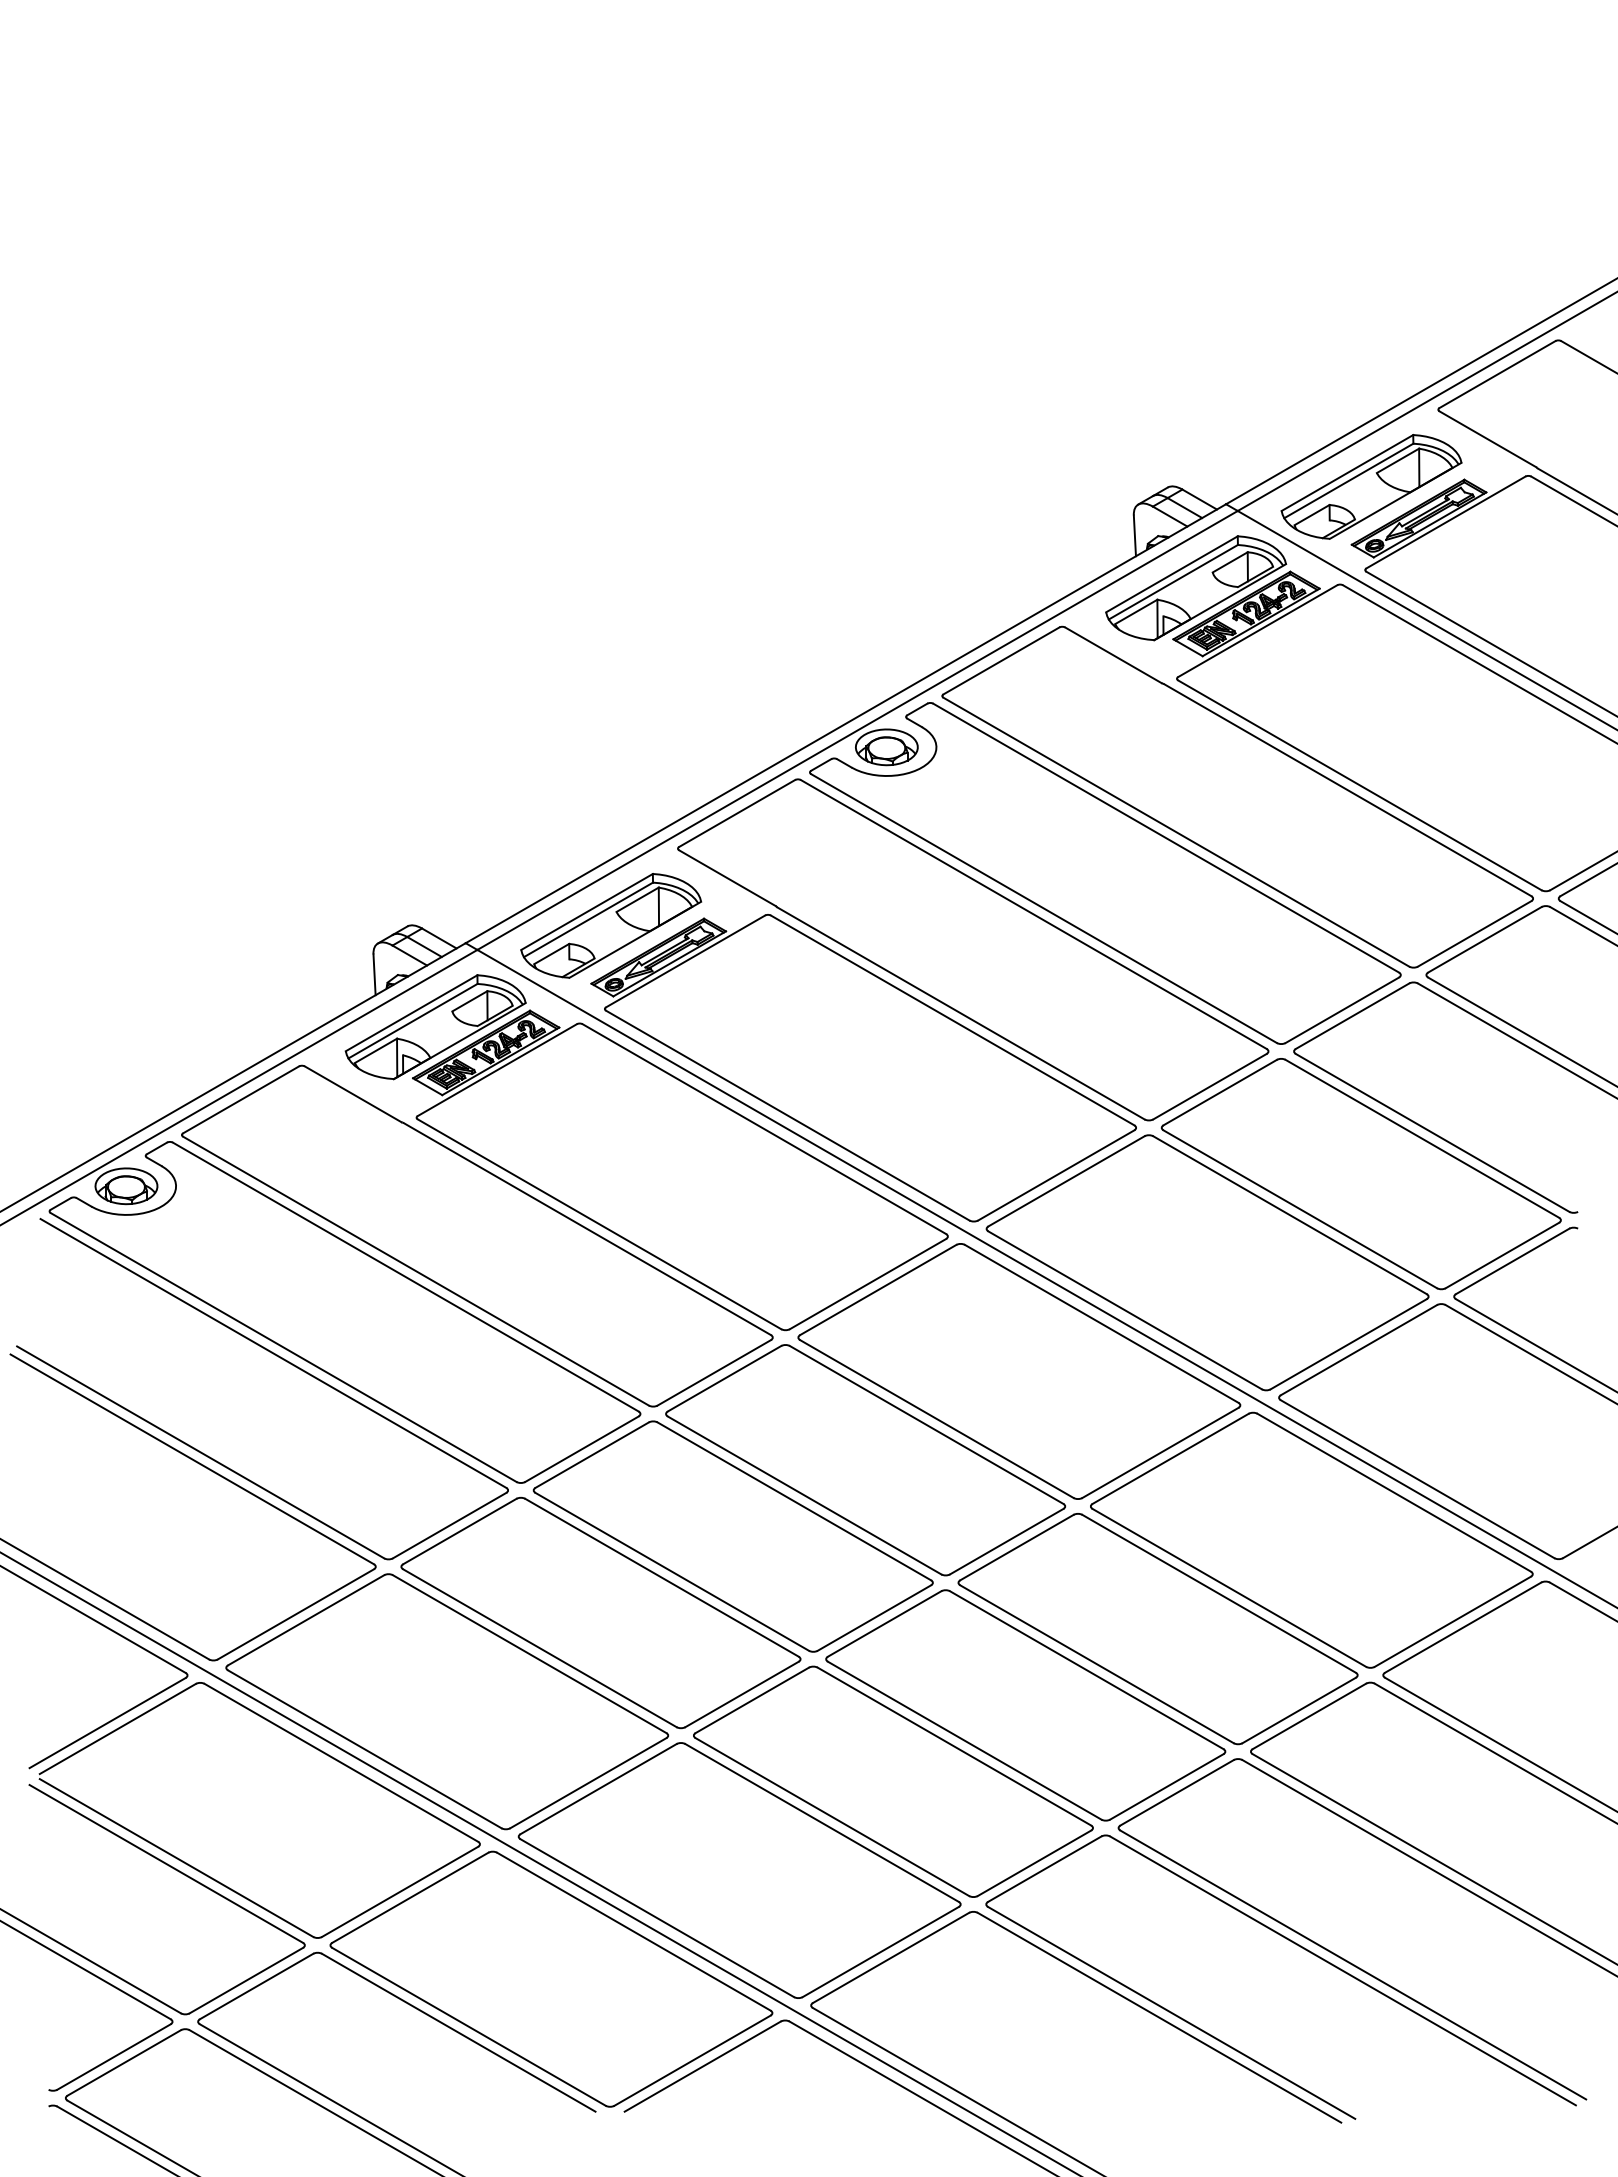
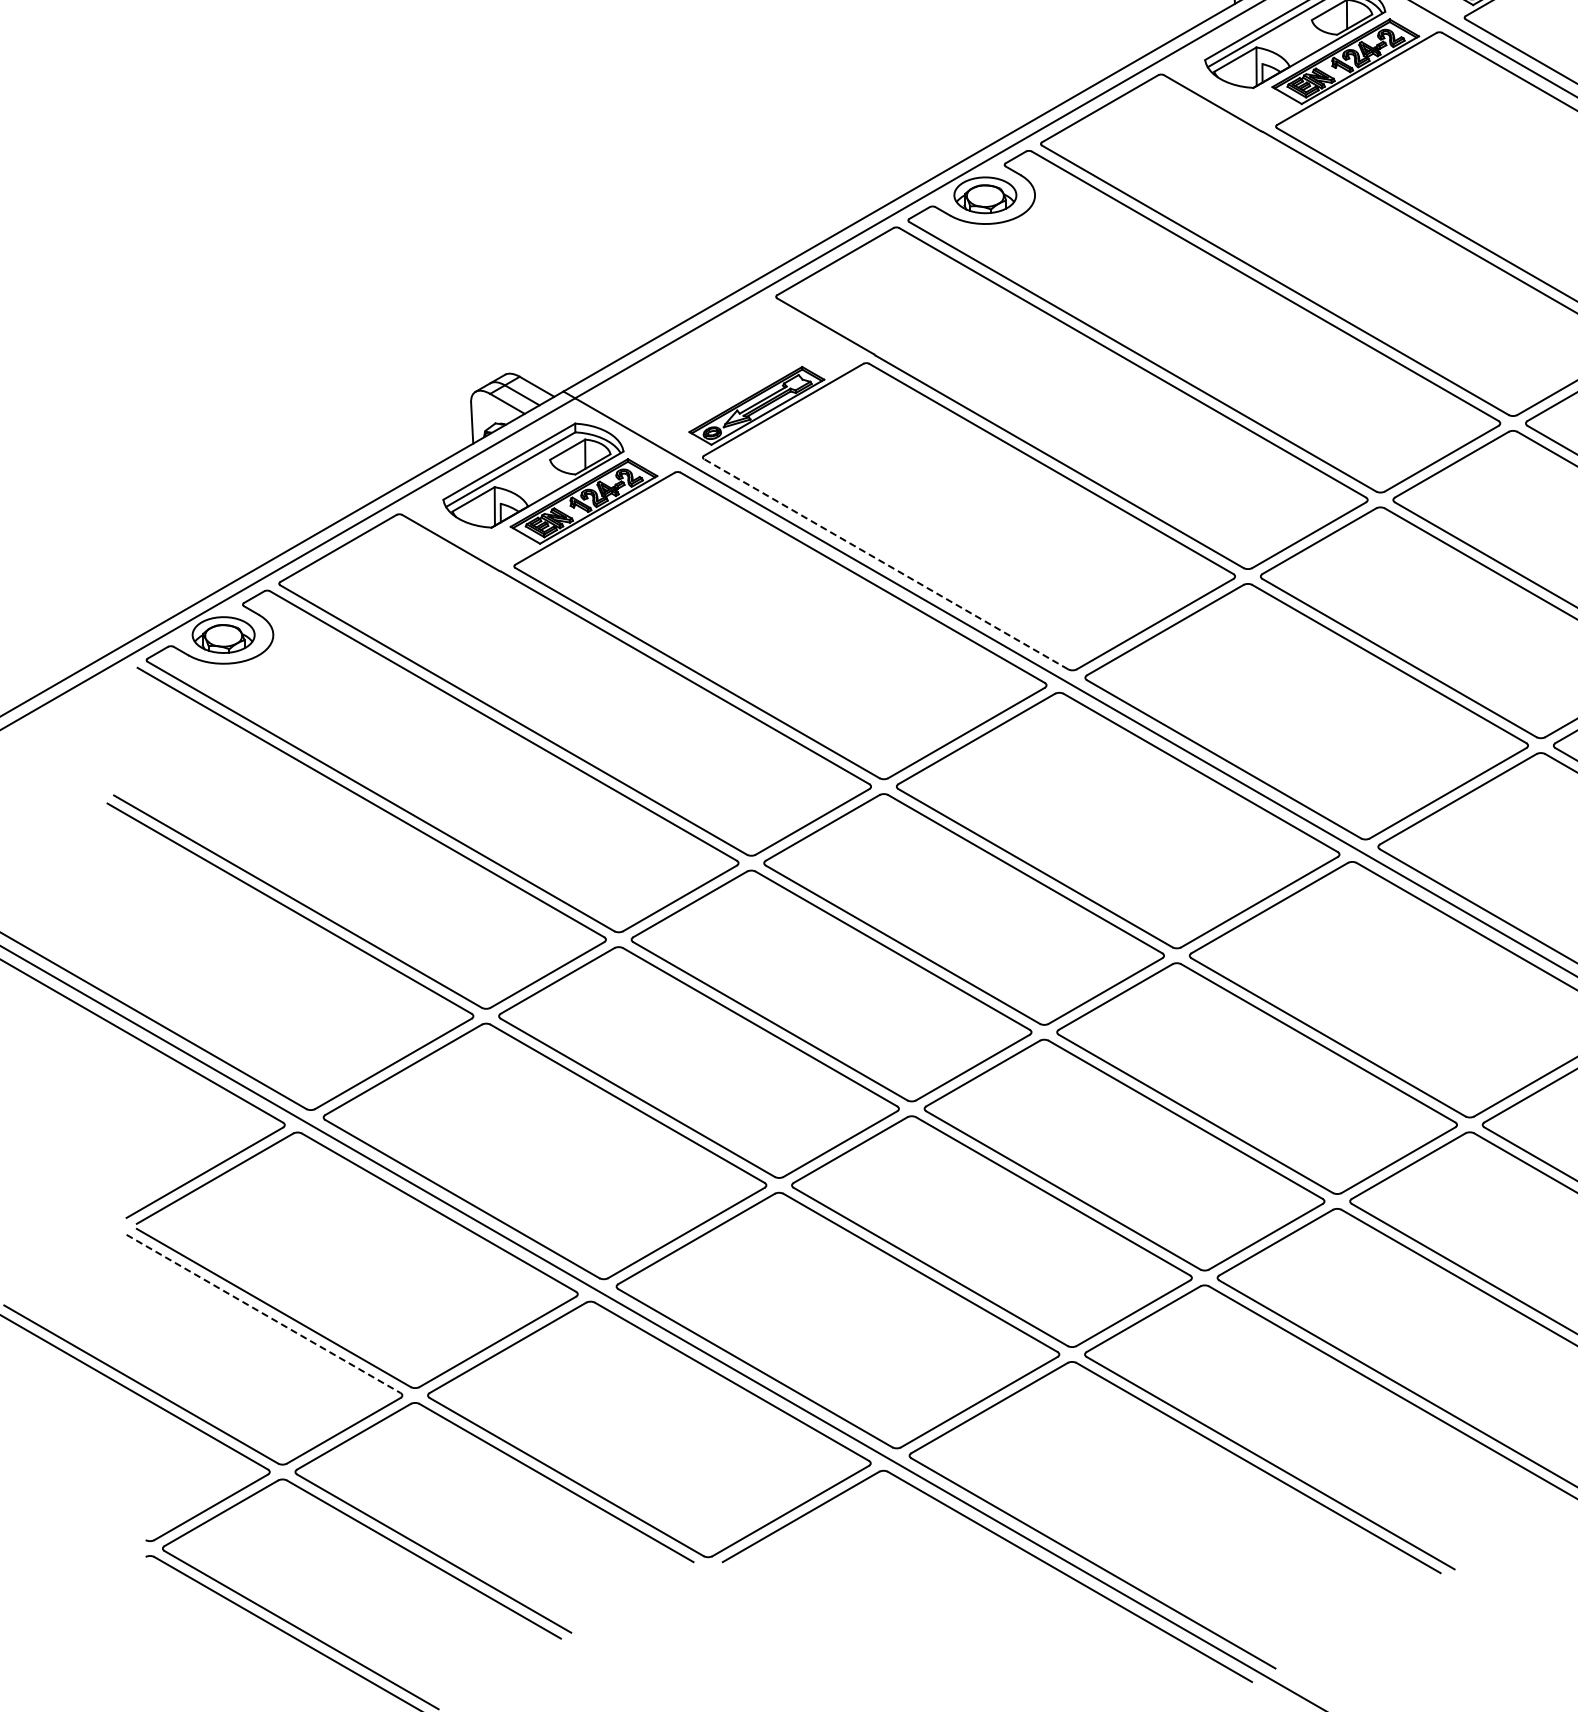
part: (611, 925) -> (709, 373), removed
line: (787, 1115) -> (885, 564), solid -> dashed
line: (166, 1863) -> (263, 1313), solid -> dashed

